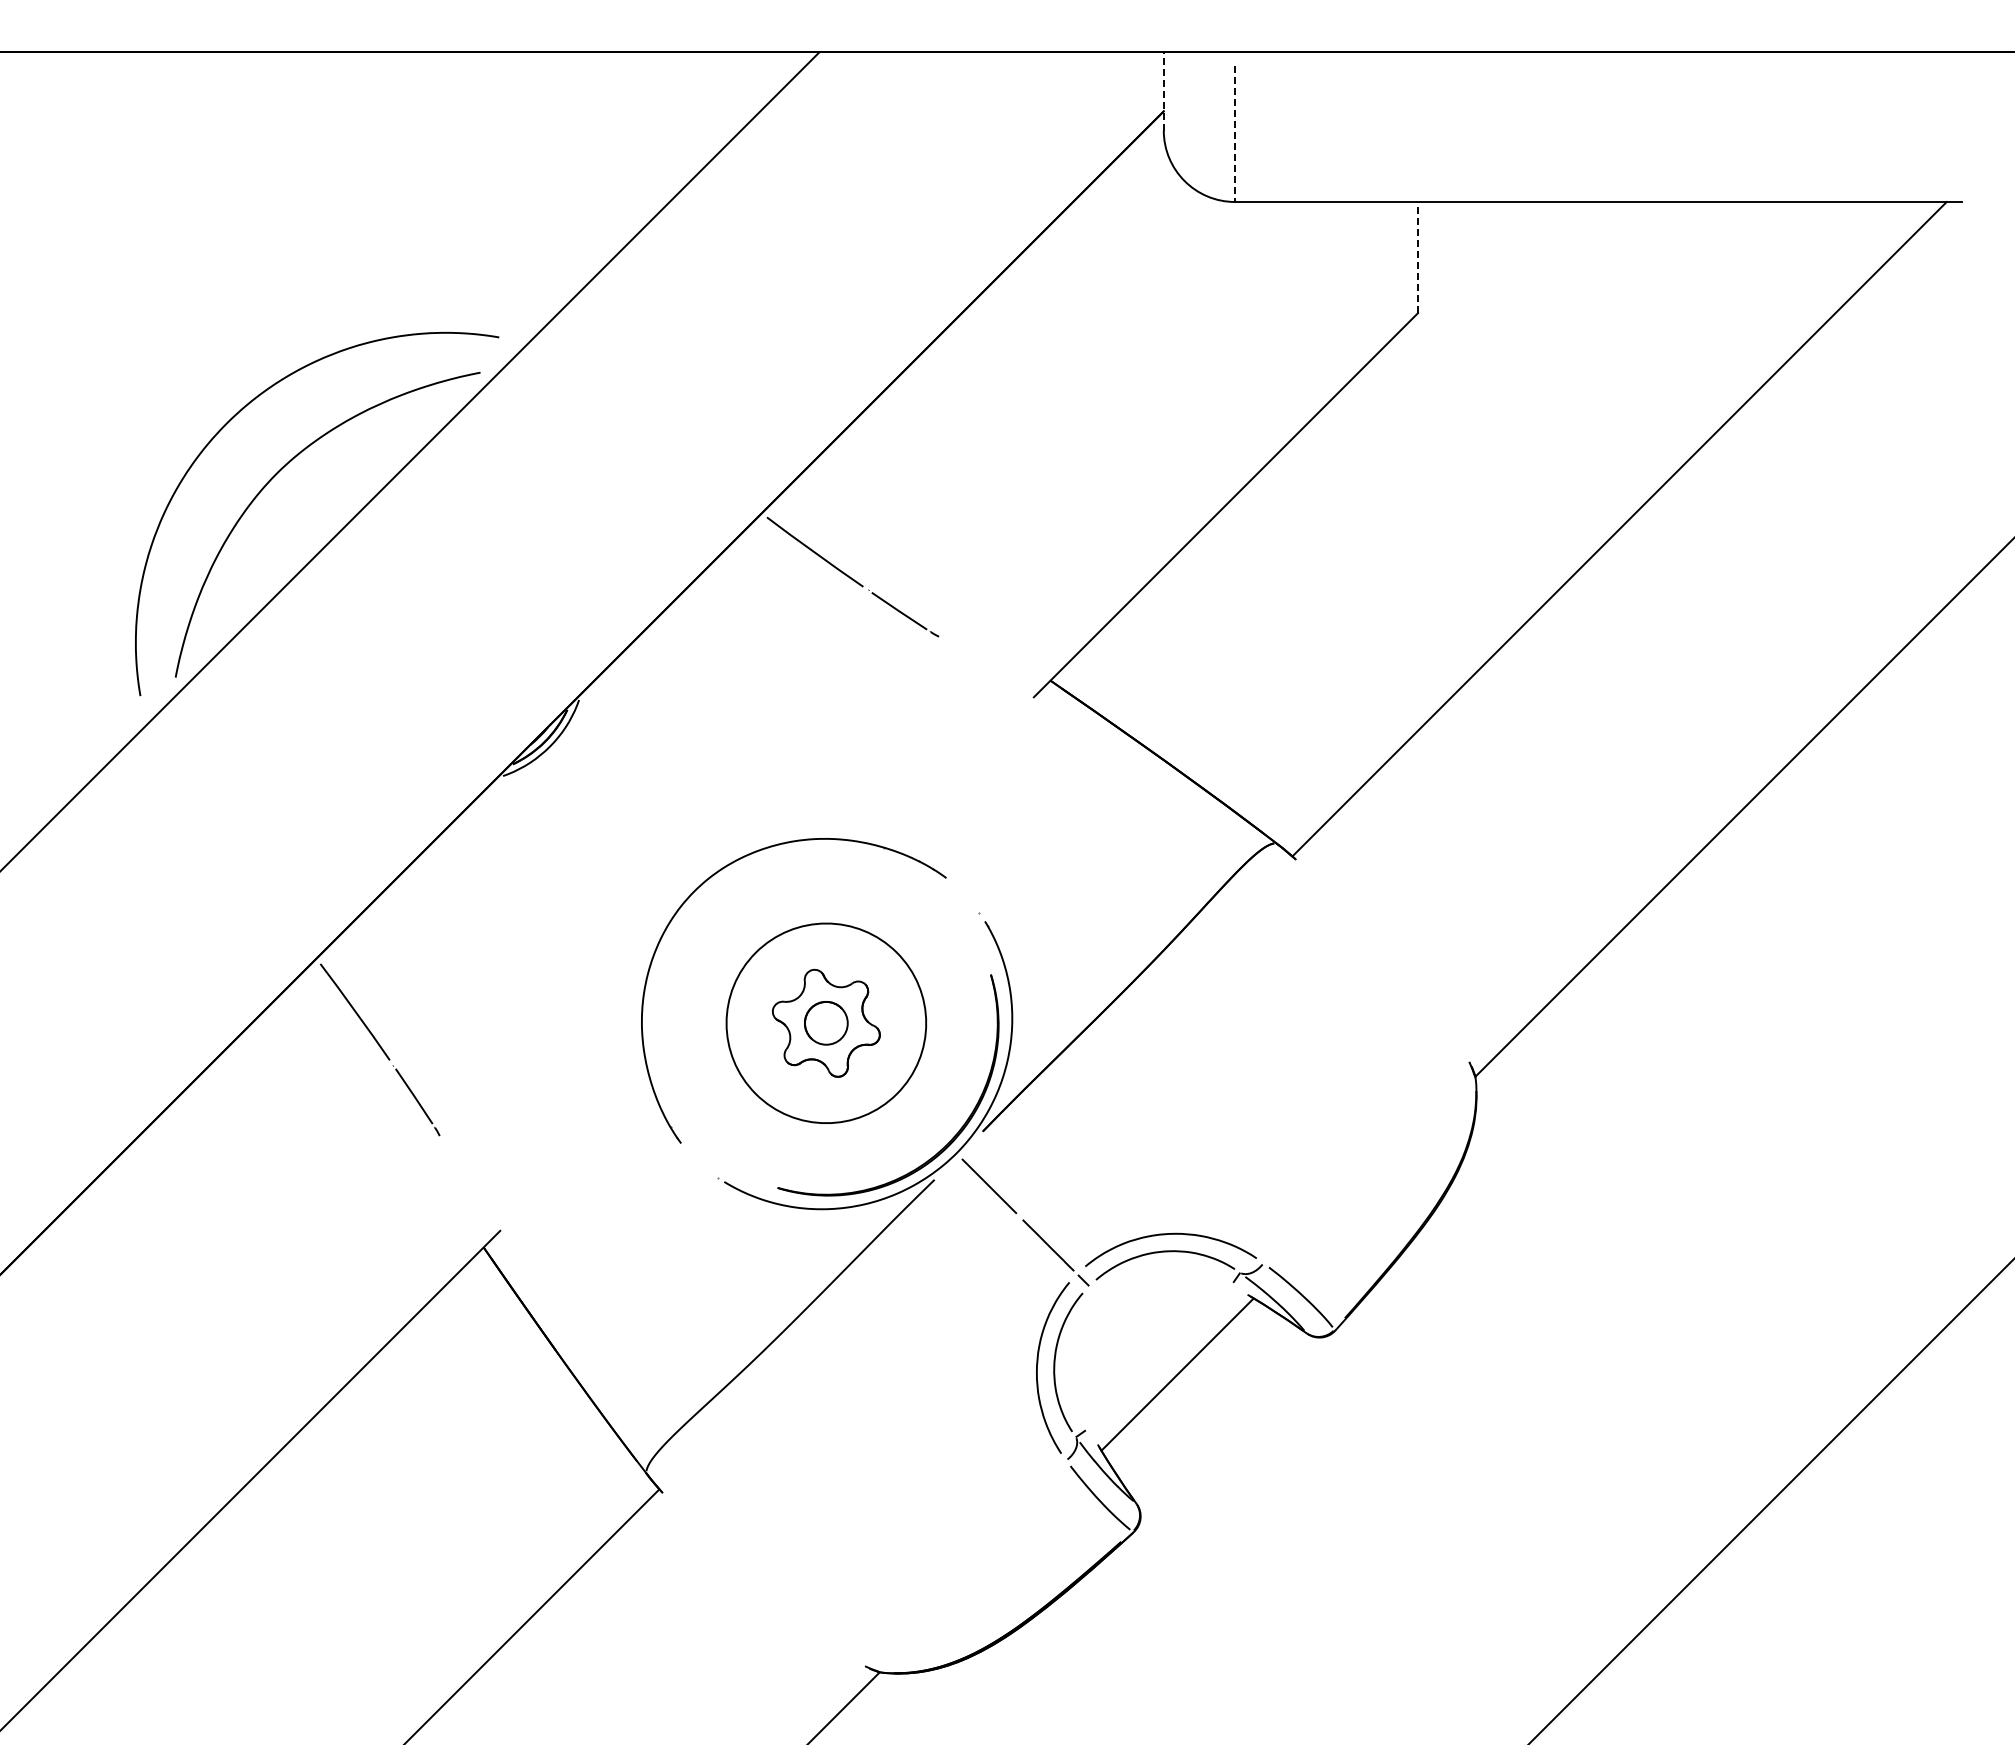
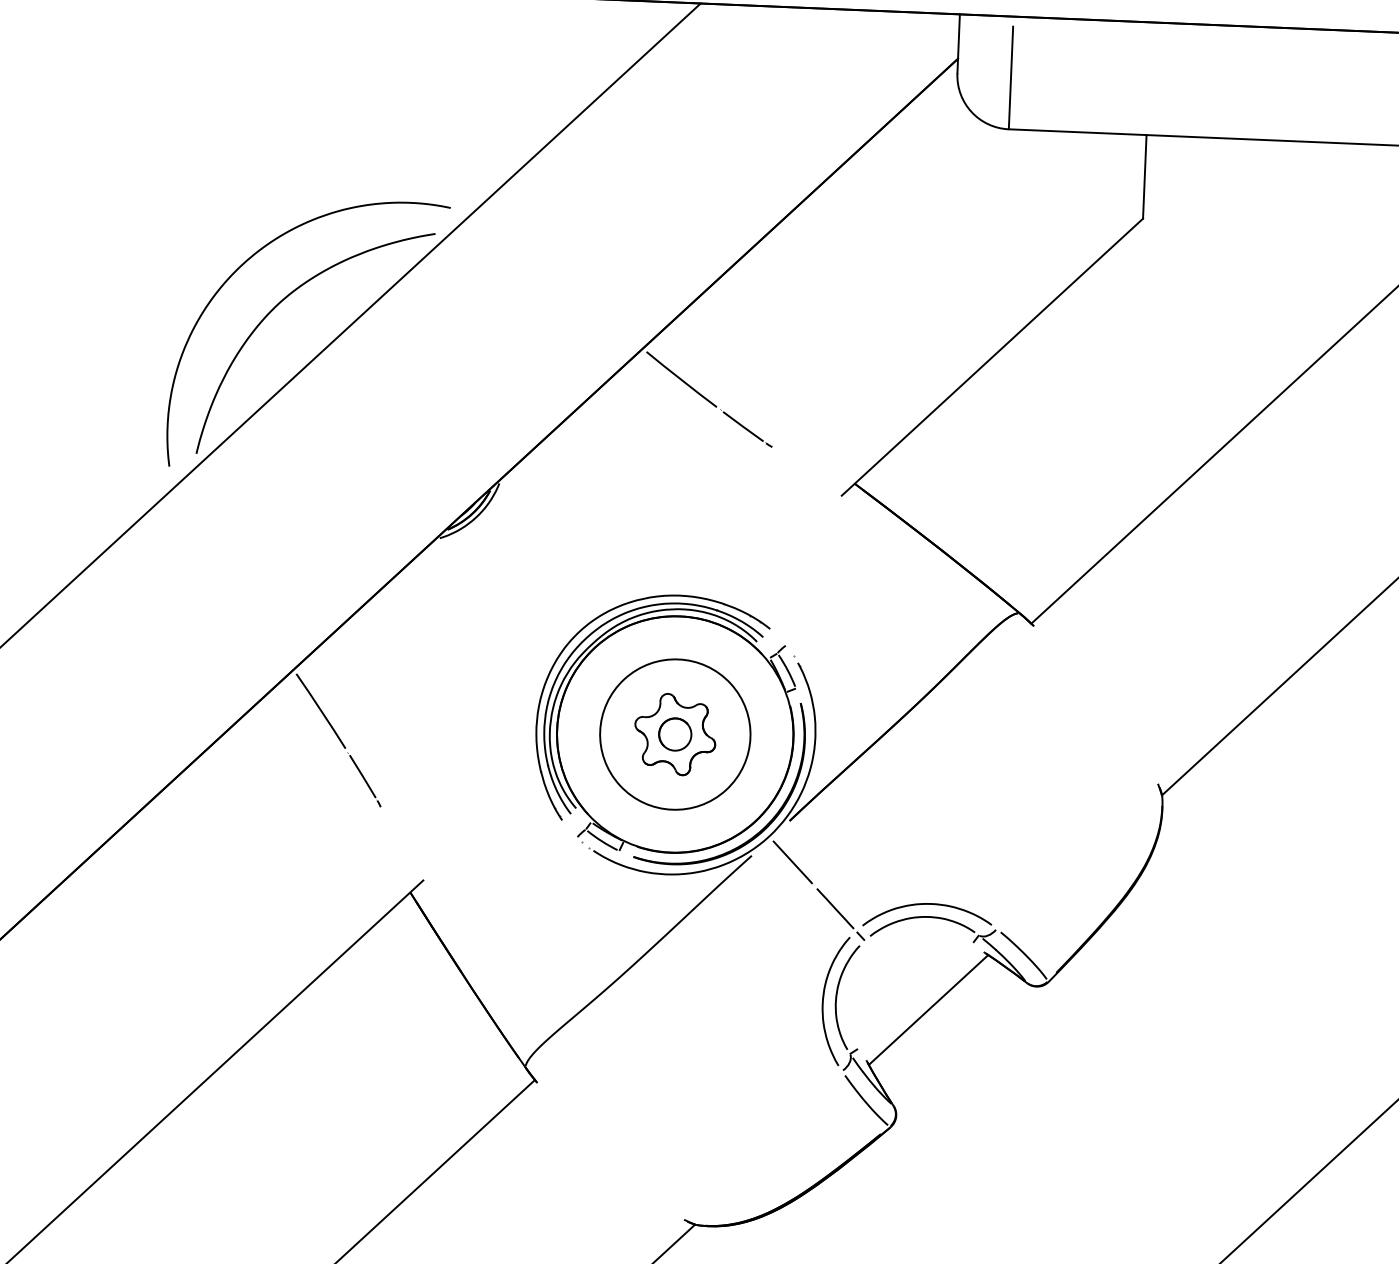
line: (1163, 90) -> (958, 43), dashed -> solid
line: (1235, 133) -> (1011, 77), dashed -> solid
line: (1418, 257) -> (1145, 176), dashed -> solid
part: (817, 1014) -> (668, 727), added

